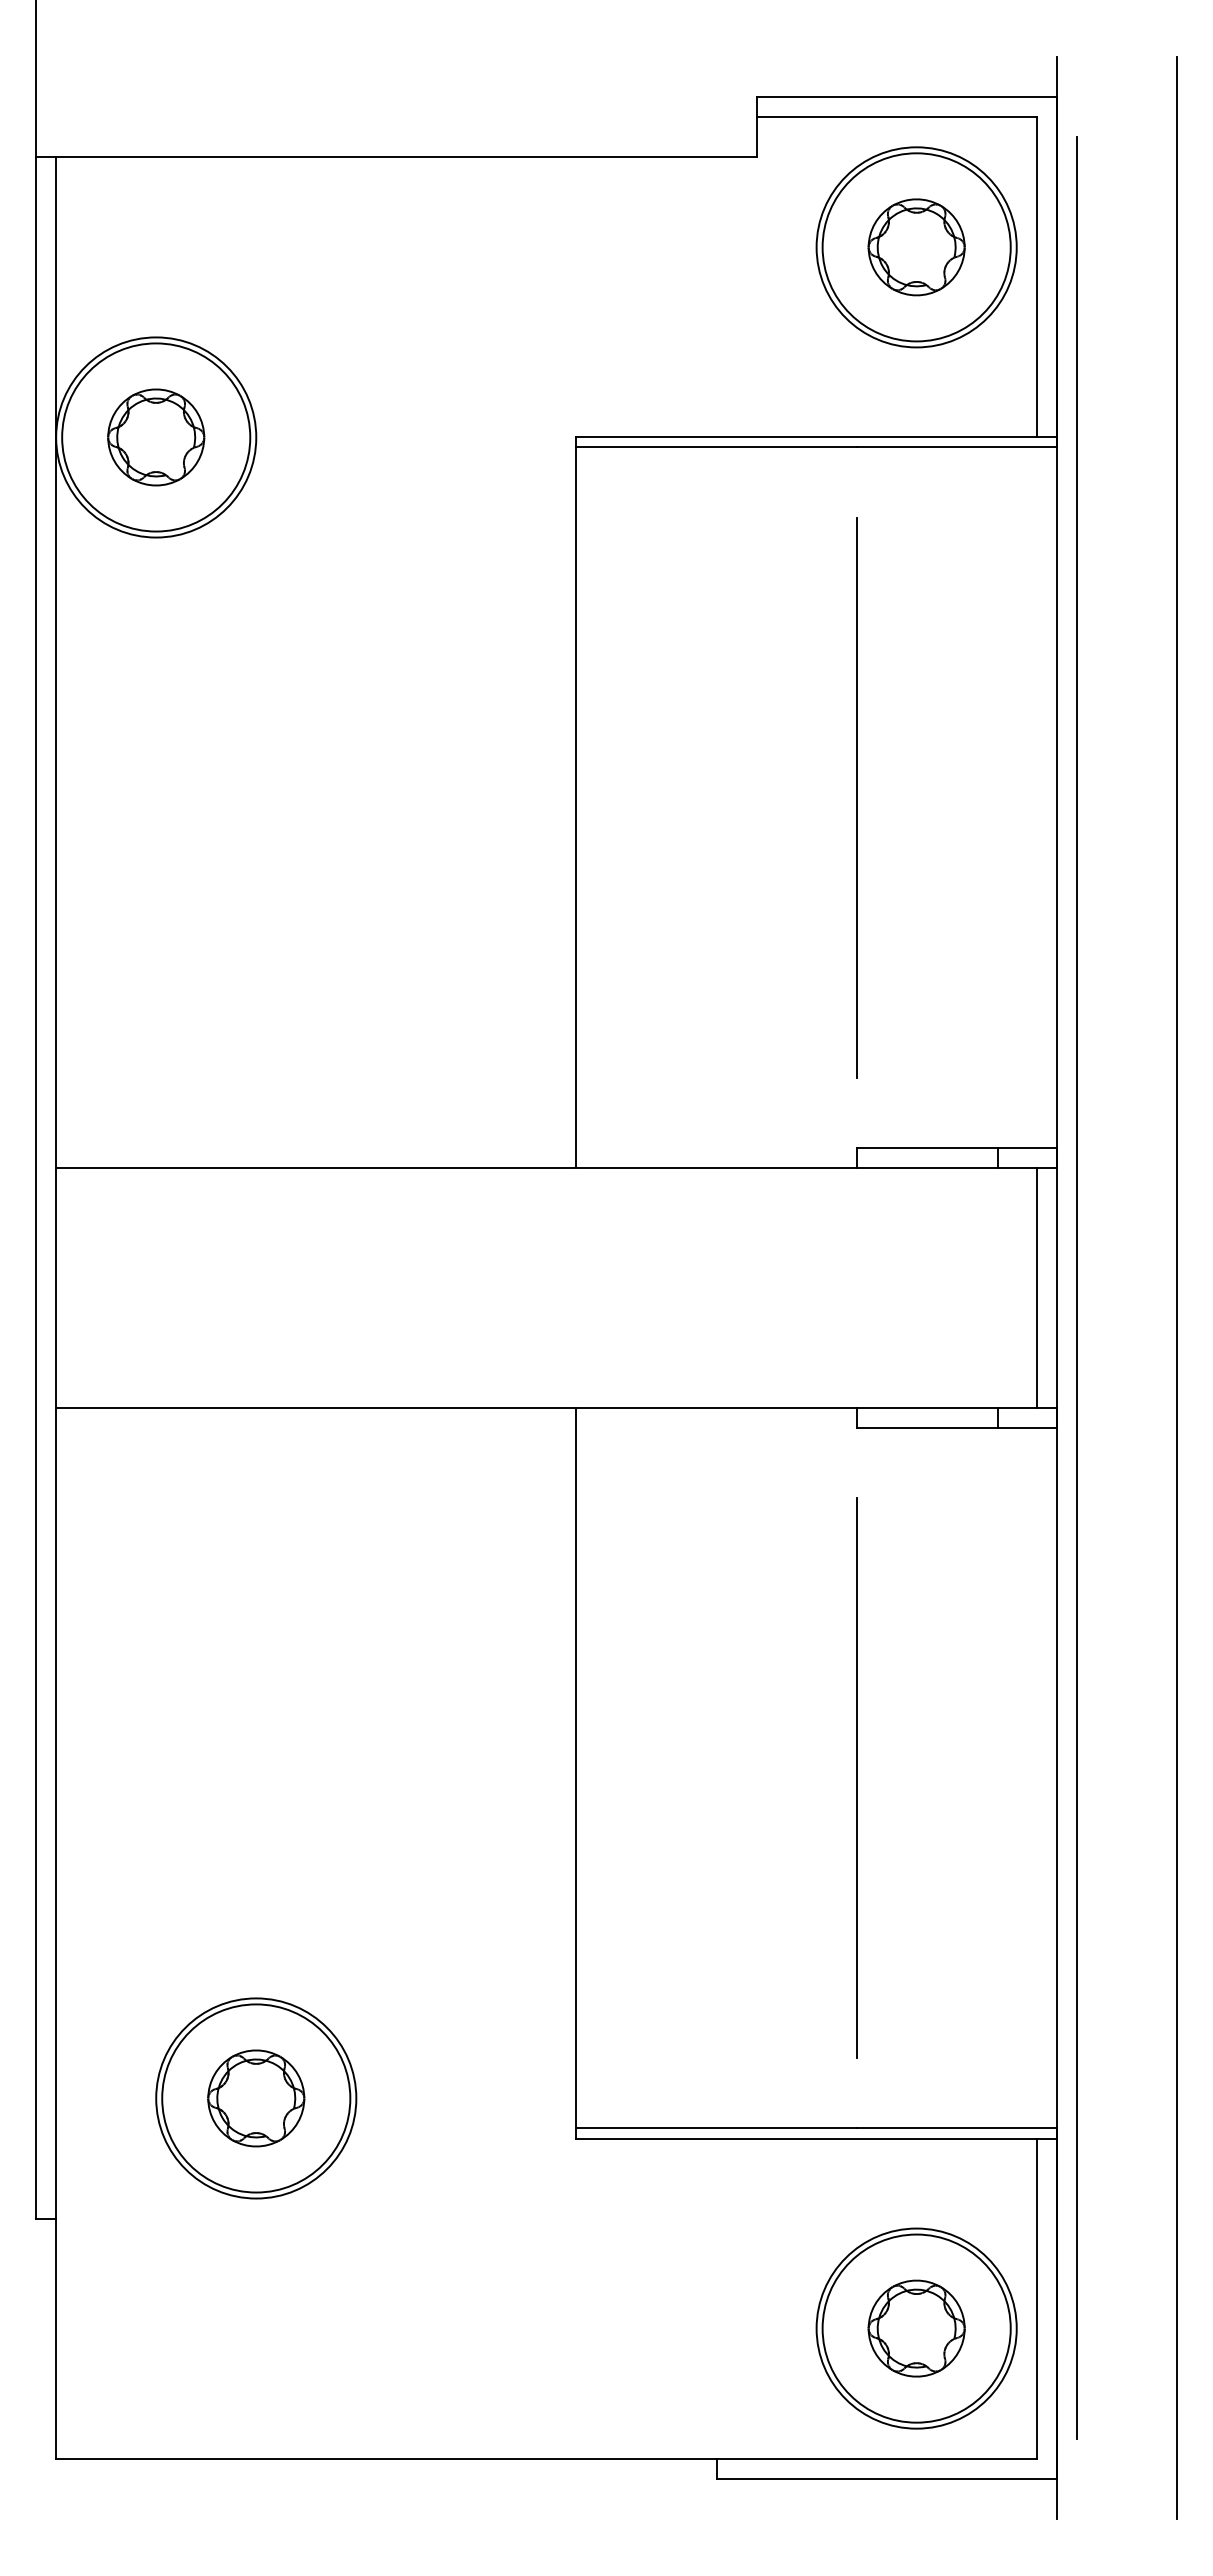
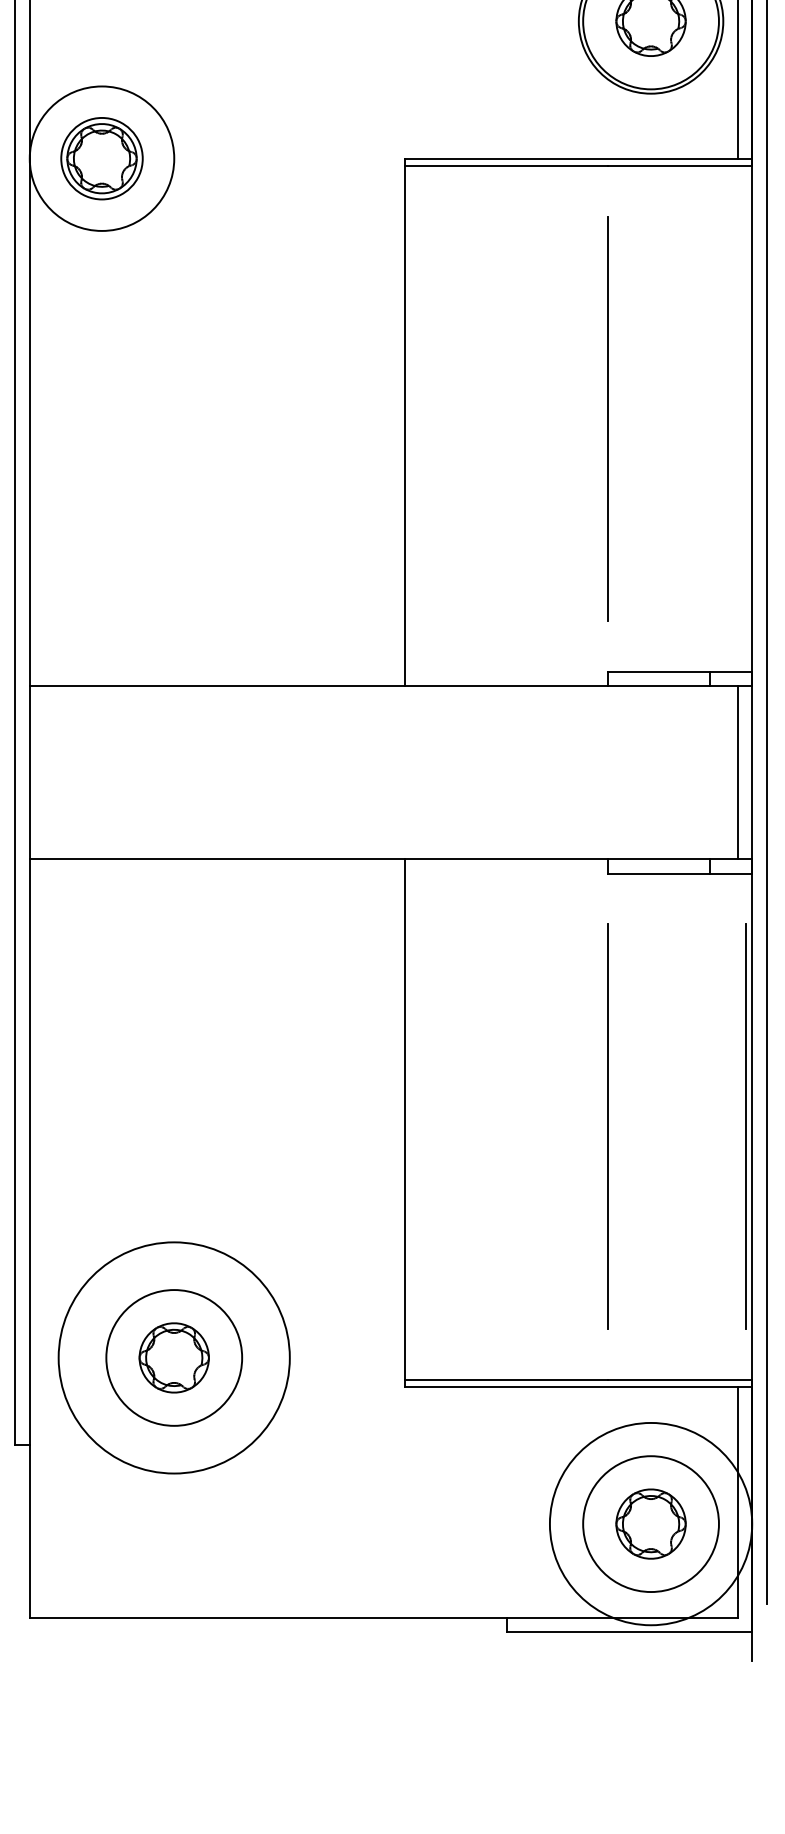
circle: (156, 437) -> (102, 158), size x0.6
line: (1048, 1777) -> (746, 1126), added
circle: (256, 2098) -> (174, 1357), size x1.6
circle: (916, 2328) -> (650, 1524), size x1.4

